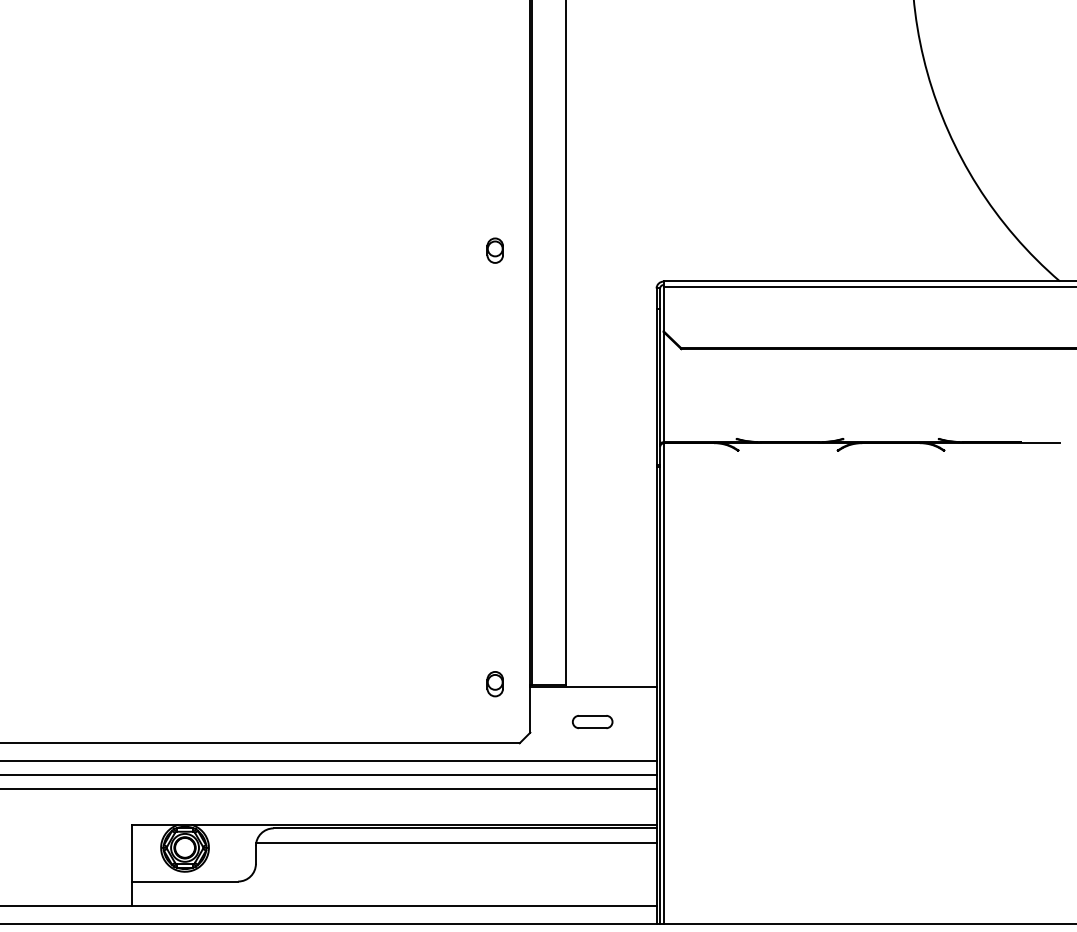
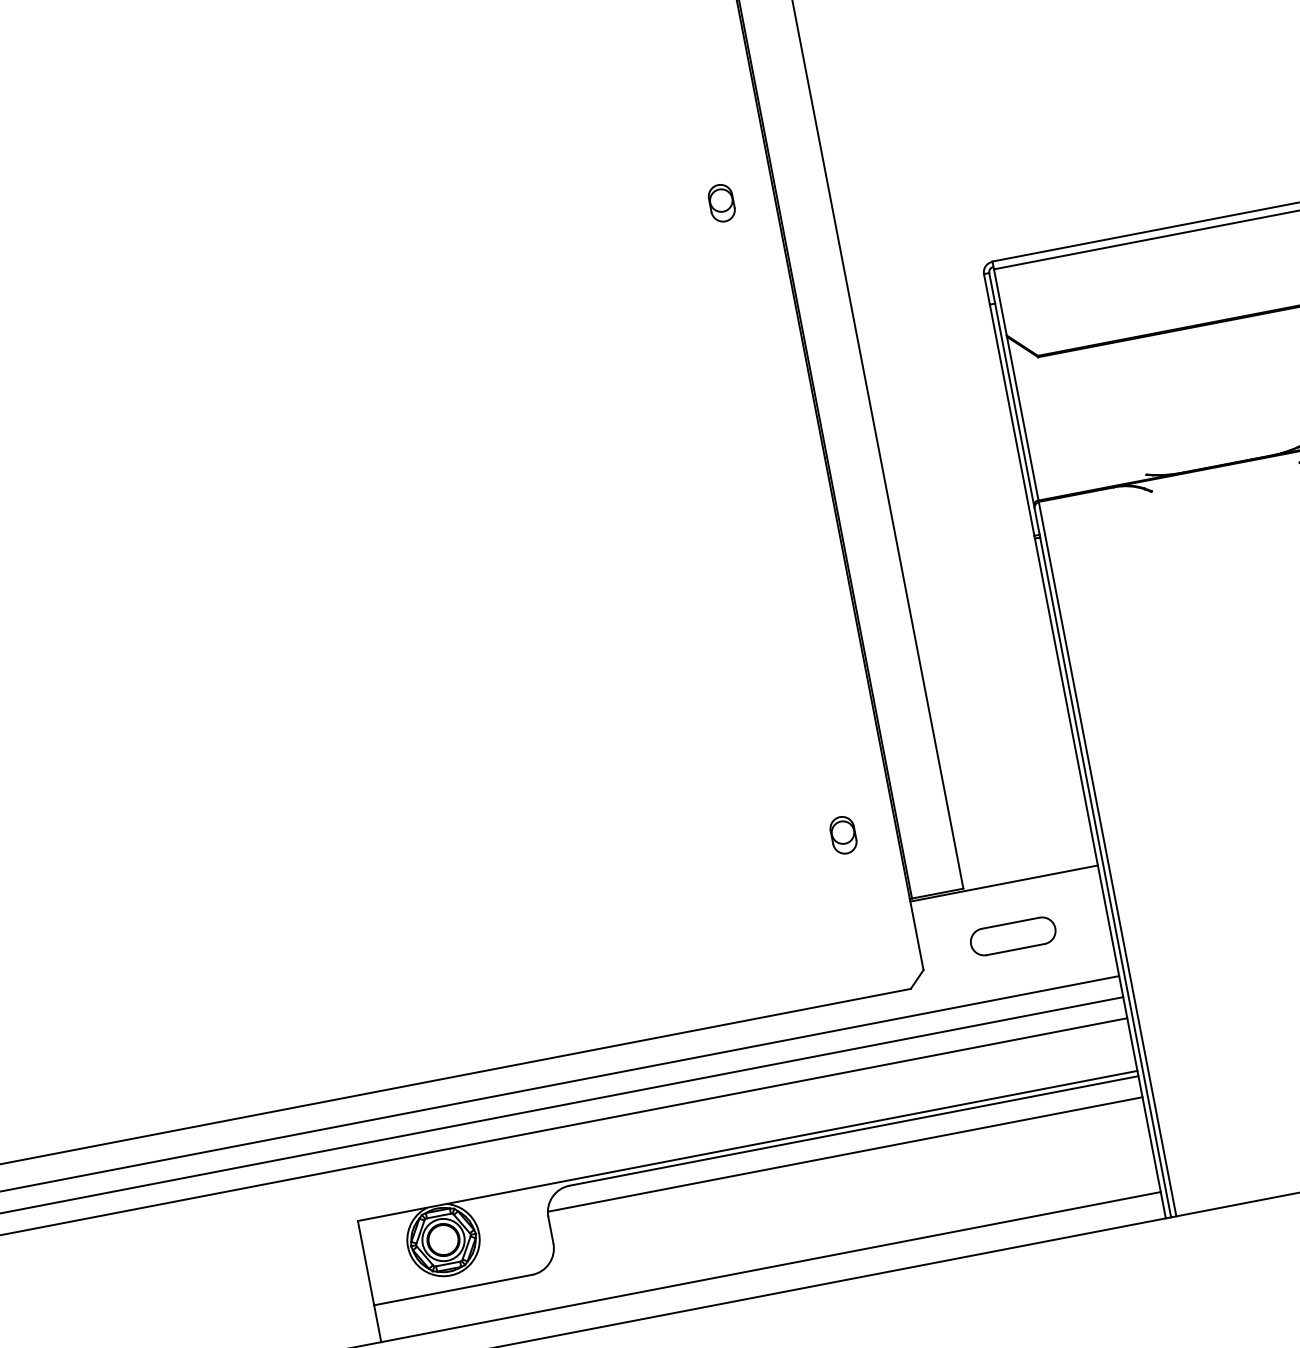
part: (494, 250) -> (720, 203), moved
part: (494, 684) -> (842, 836), moved
part: (592, 721) -> (1012, 935), size x1.43

